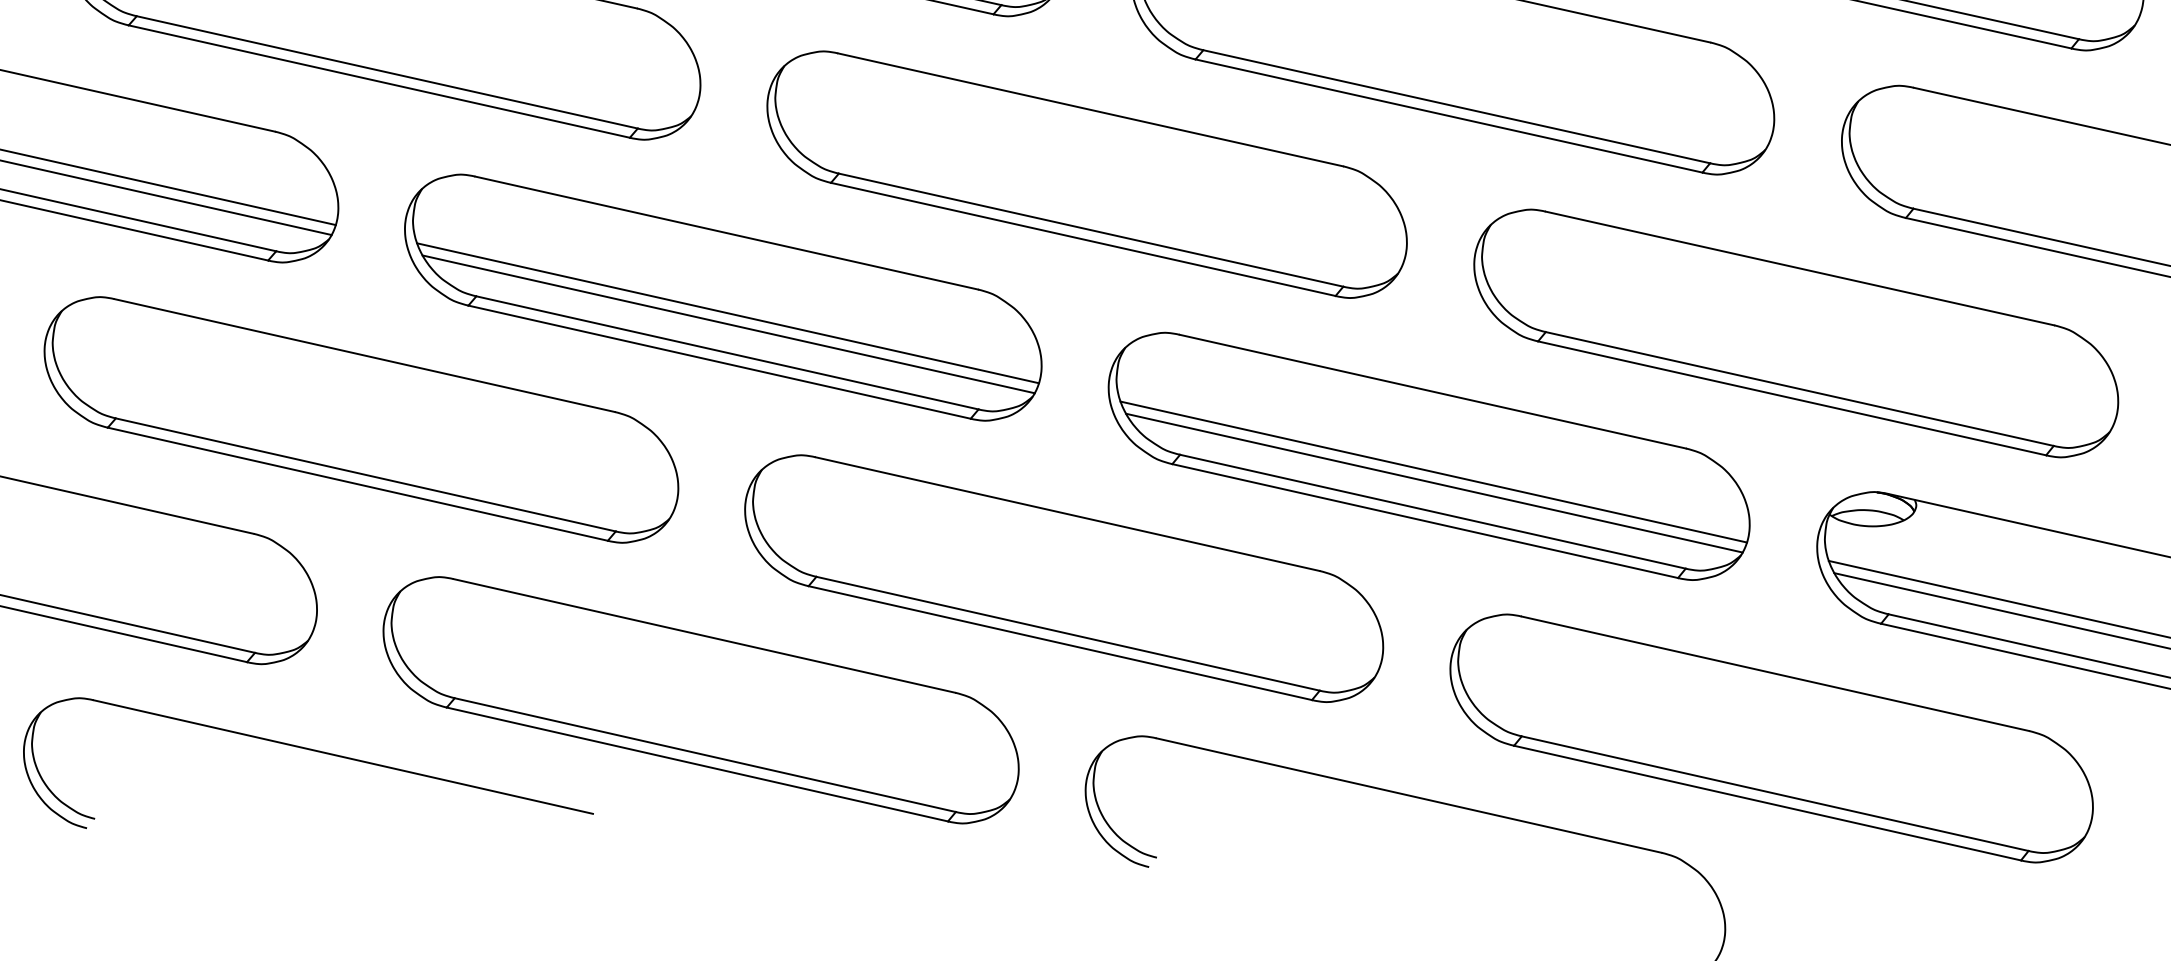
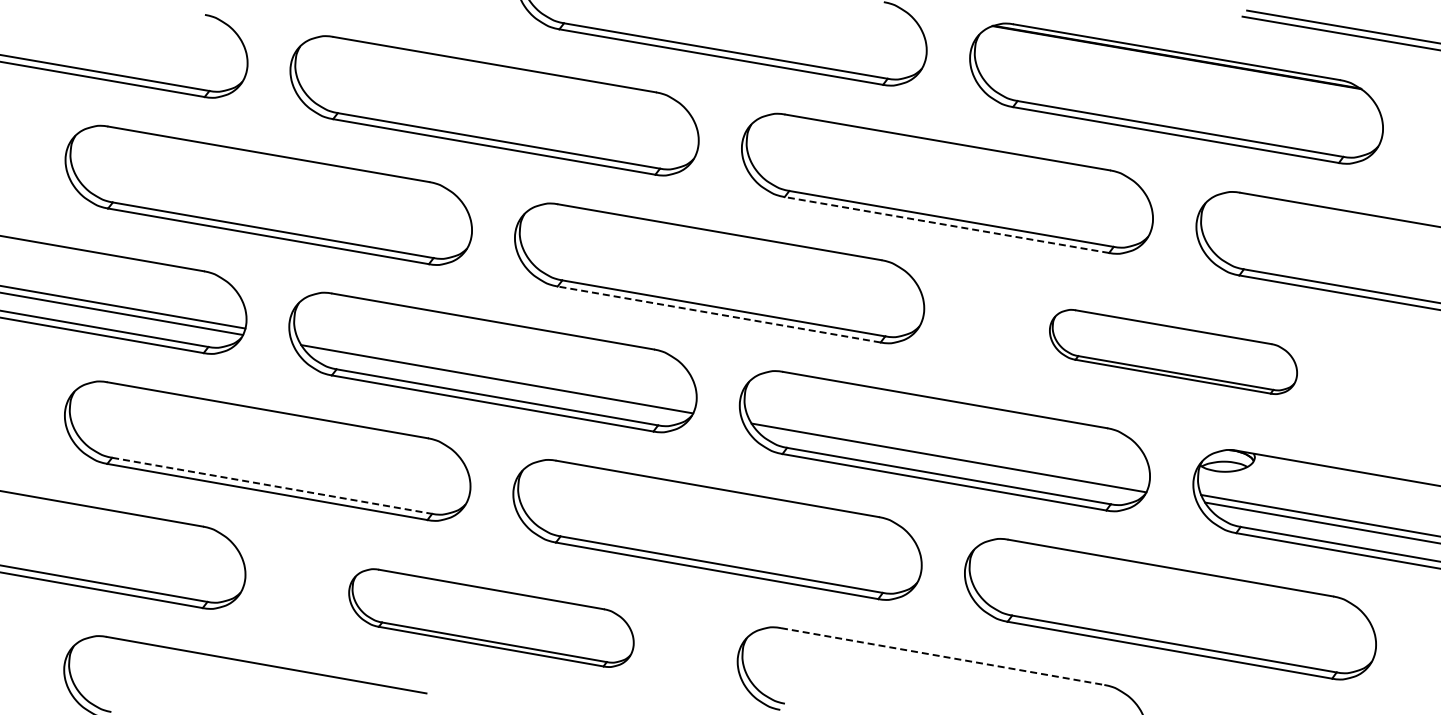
line: (1448, 116) -> (946, 225), solid -> dashed
line: (1083, 239) -> (719, 314), solid -> dashed
line: (728, 312) -> (496, 371), removed
part: (1796, 332) -> (1173, 351), size x0.6
line: (1432, 471) -> (947, 450), removed
line: (366, 474) -> (272, 485), solid -> dashed
part: (701, 699) -> (491, 617), size x0.7
line: (1410, 795) -> (943, 656), solid -> dashed

